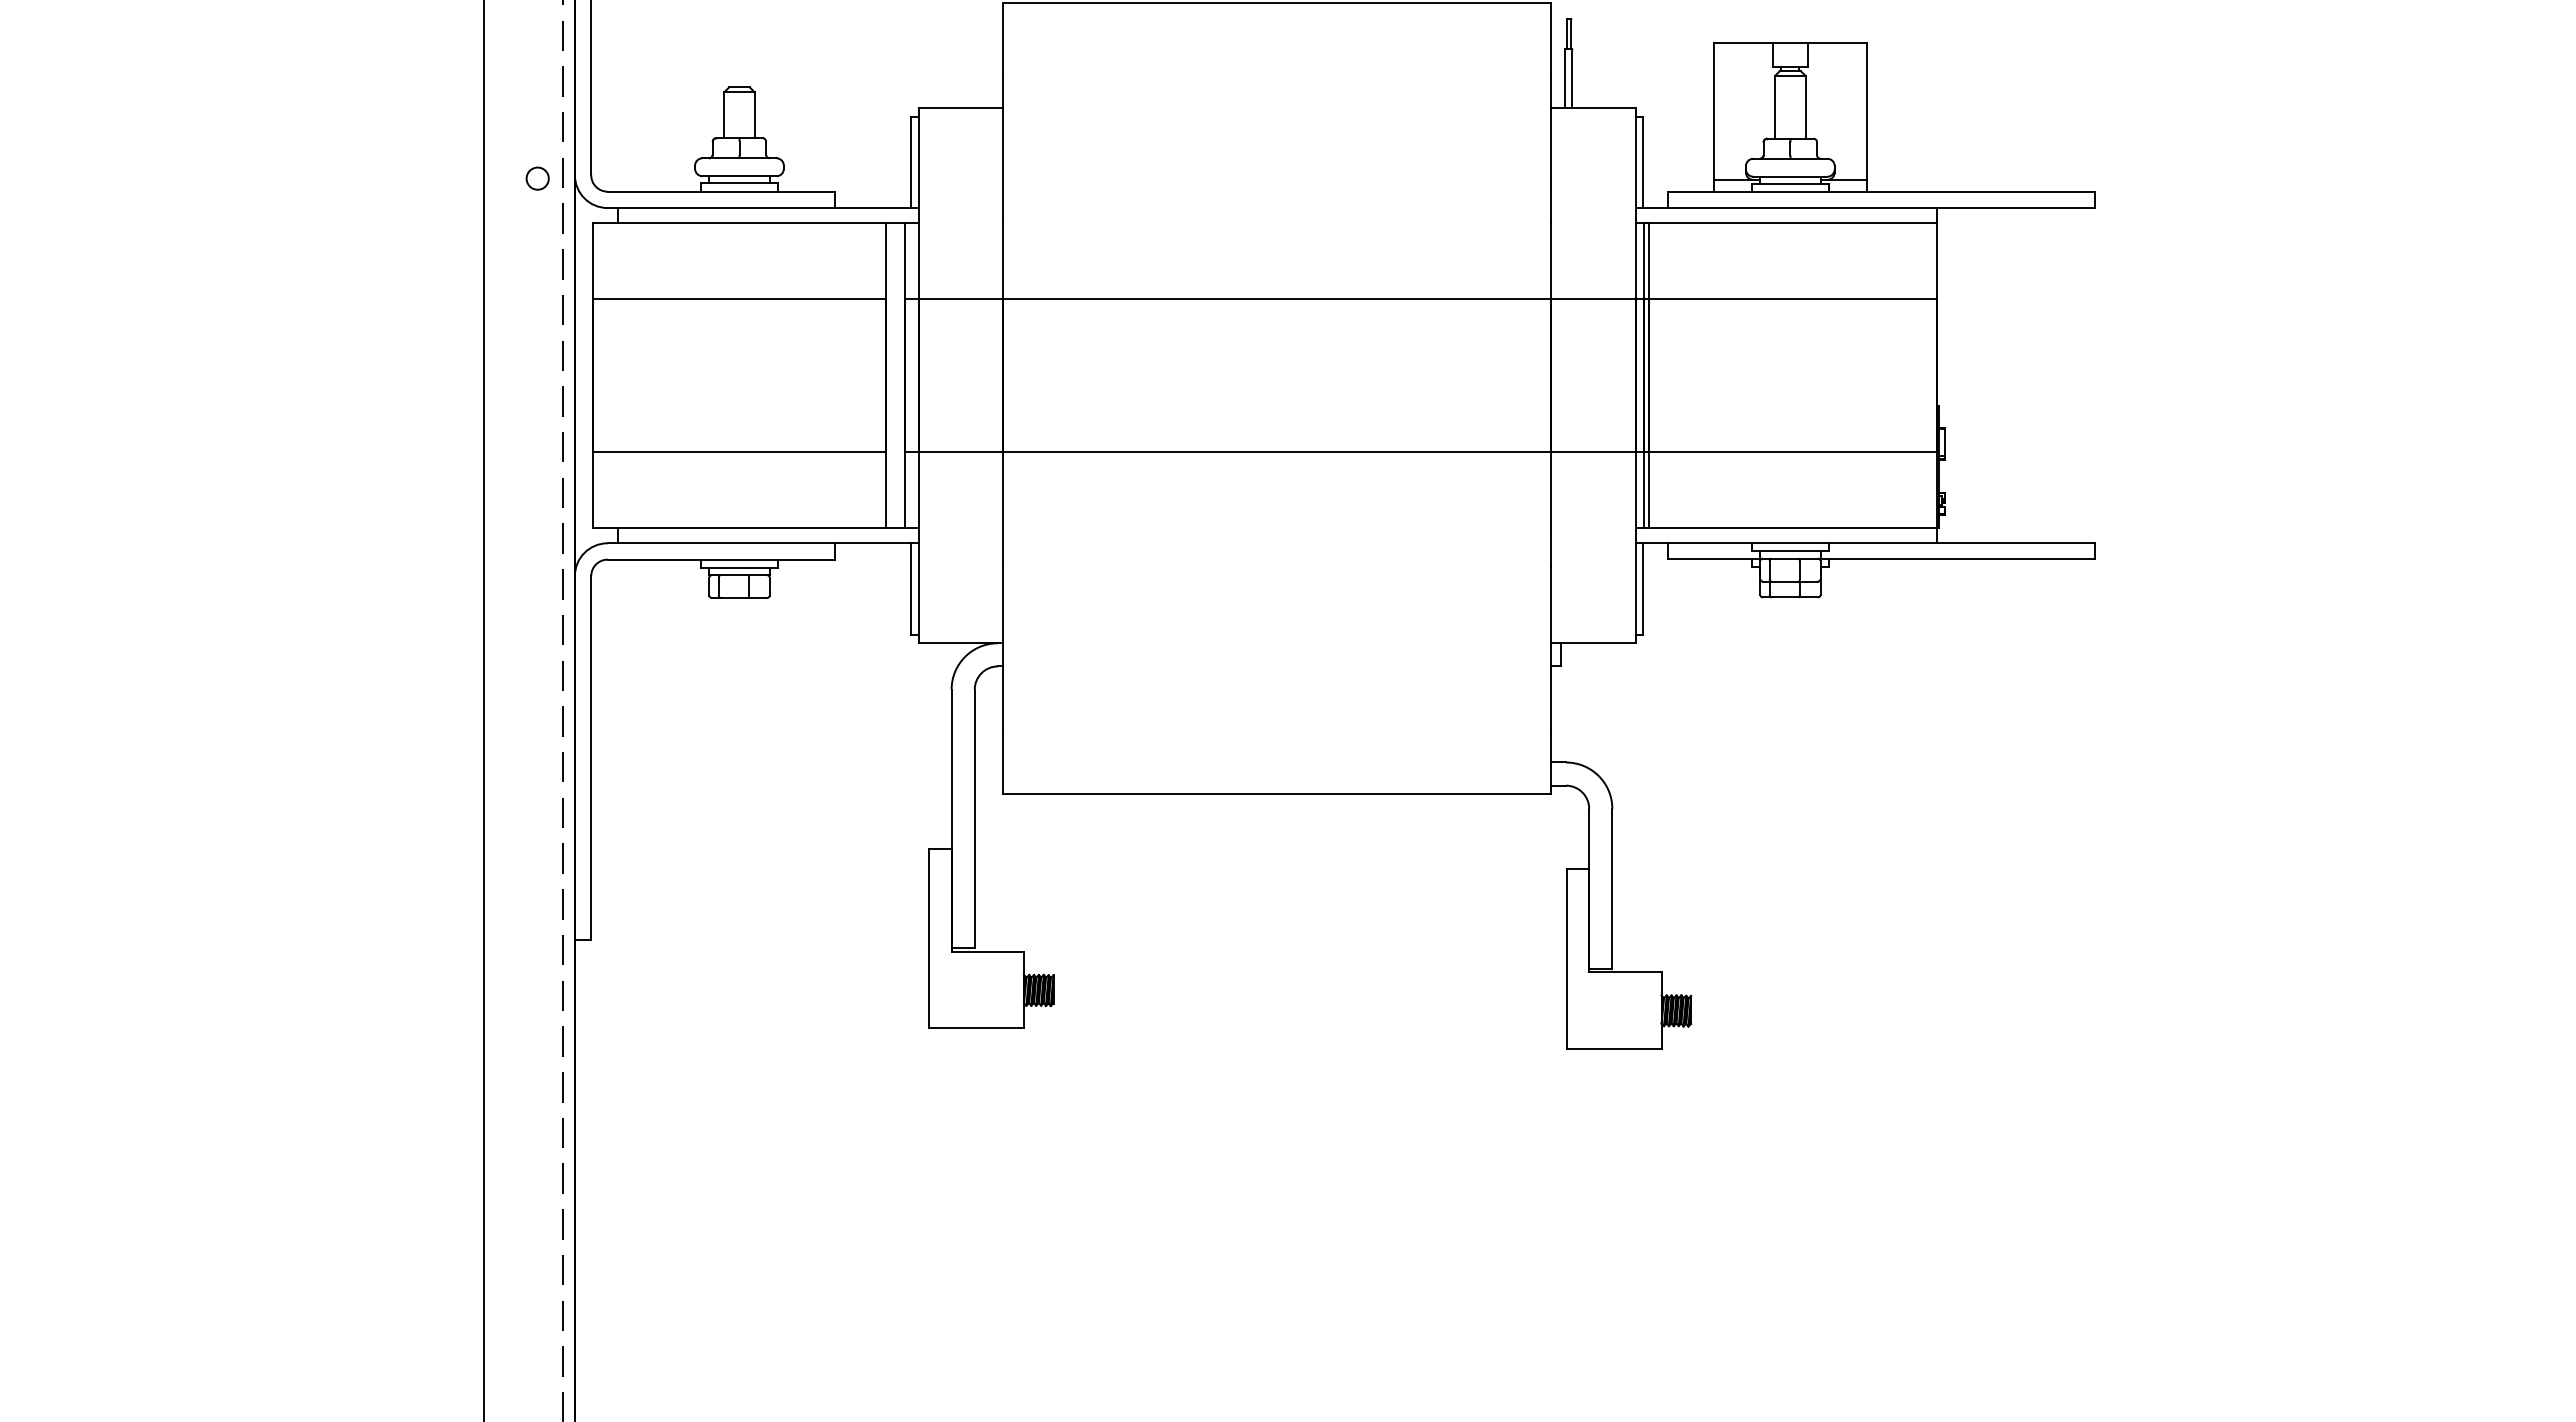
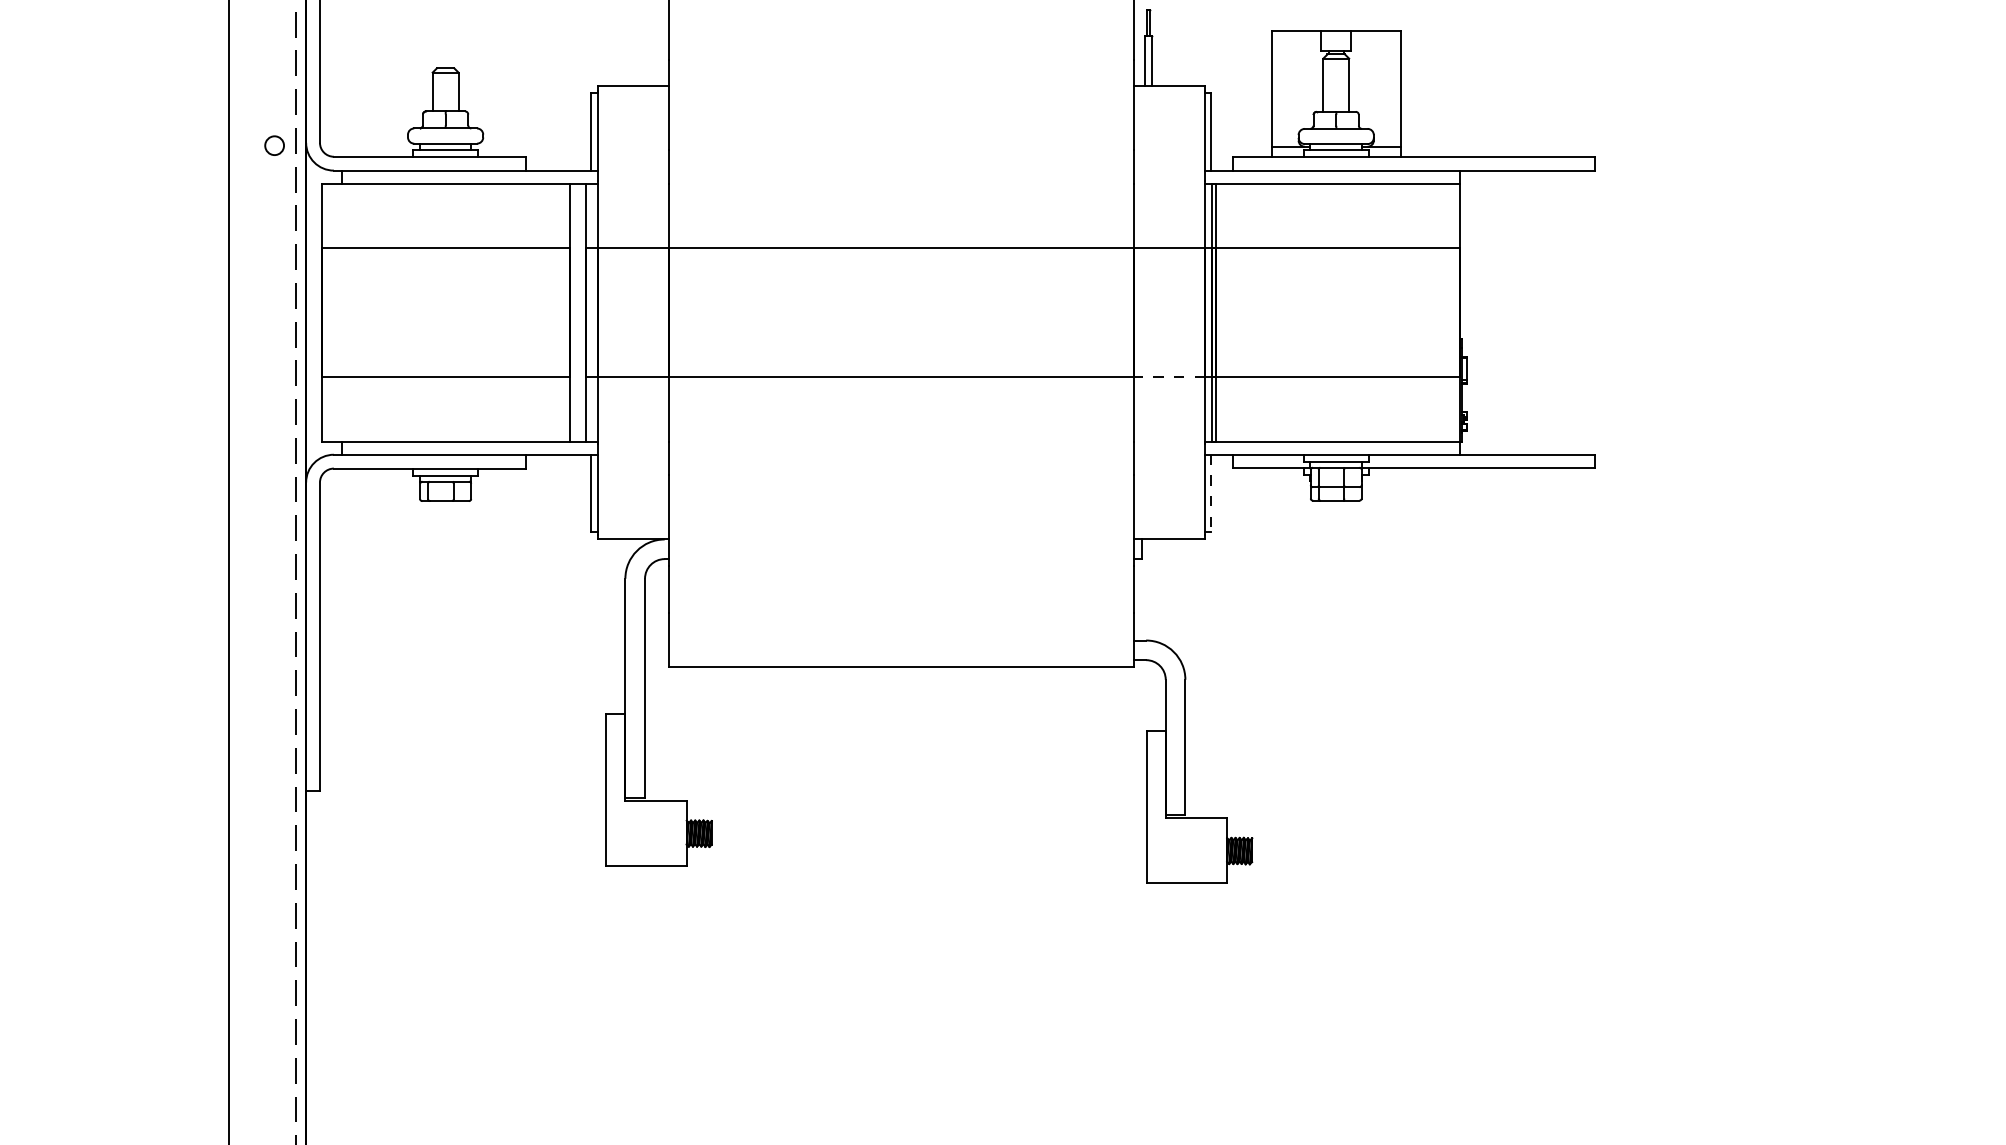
line: (1592, 451) -> (1168, 376), solid -> dashed
line: (1642, 589) -> (1210, 493), solid -> dashed

